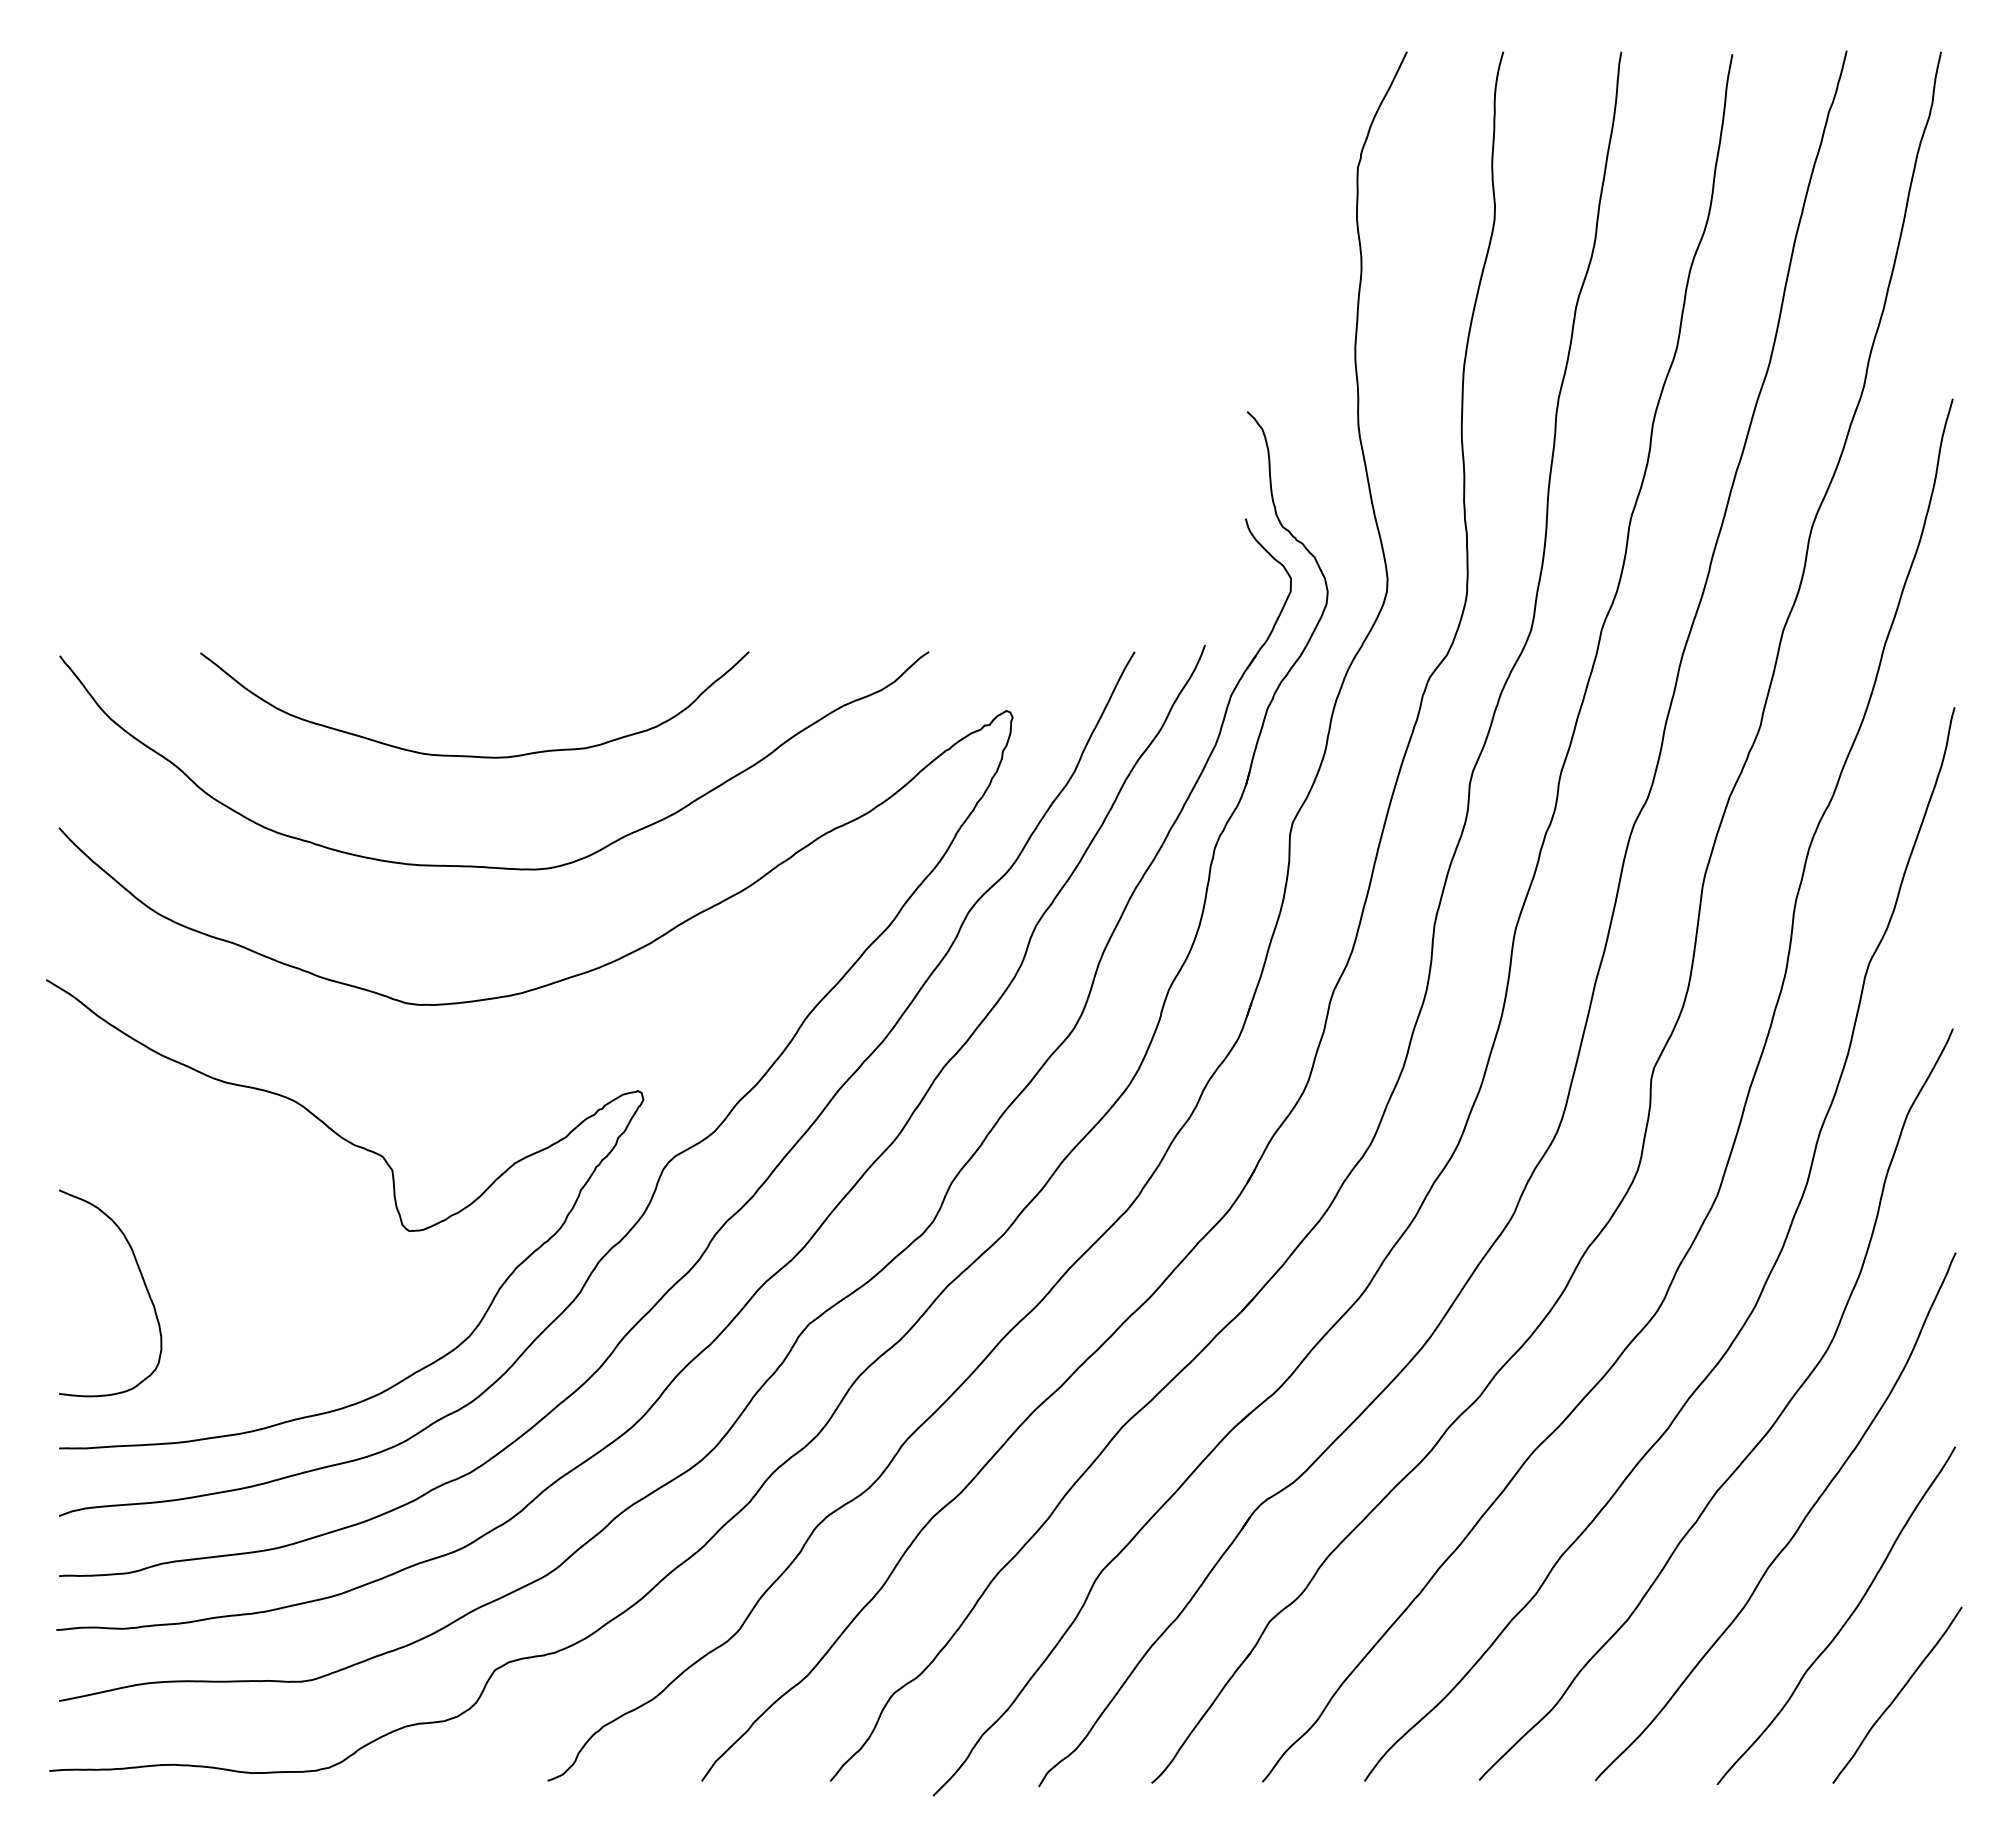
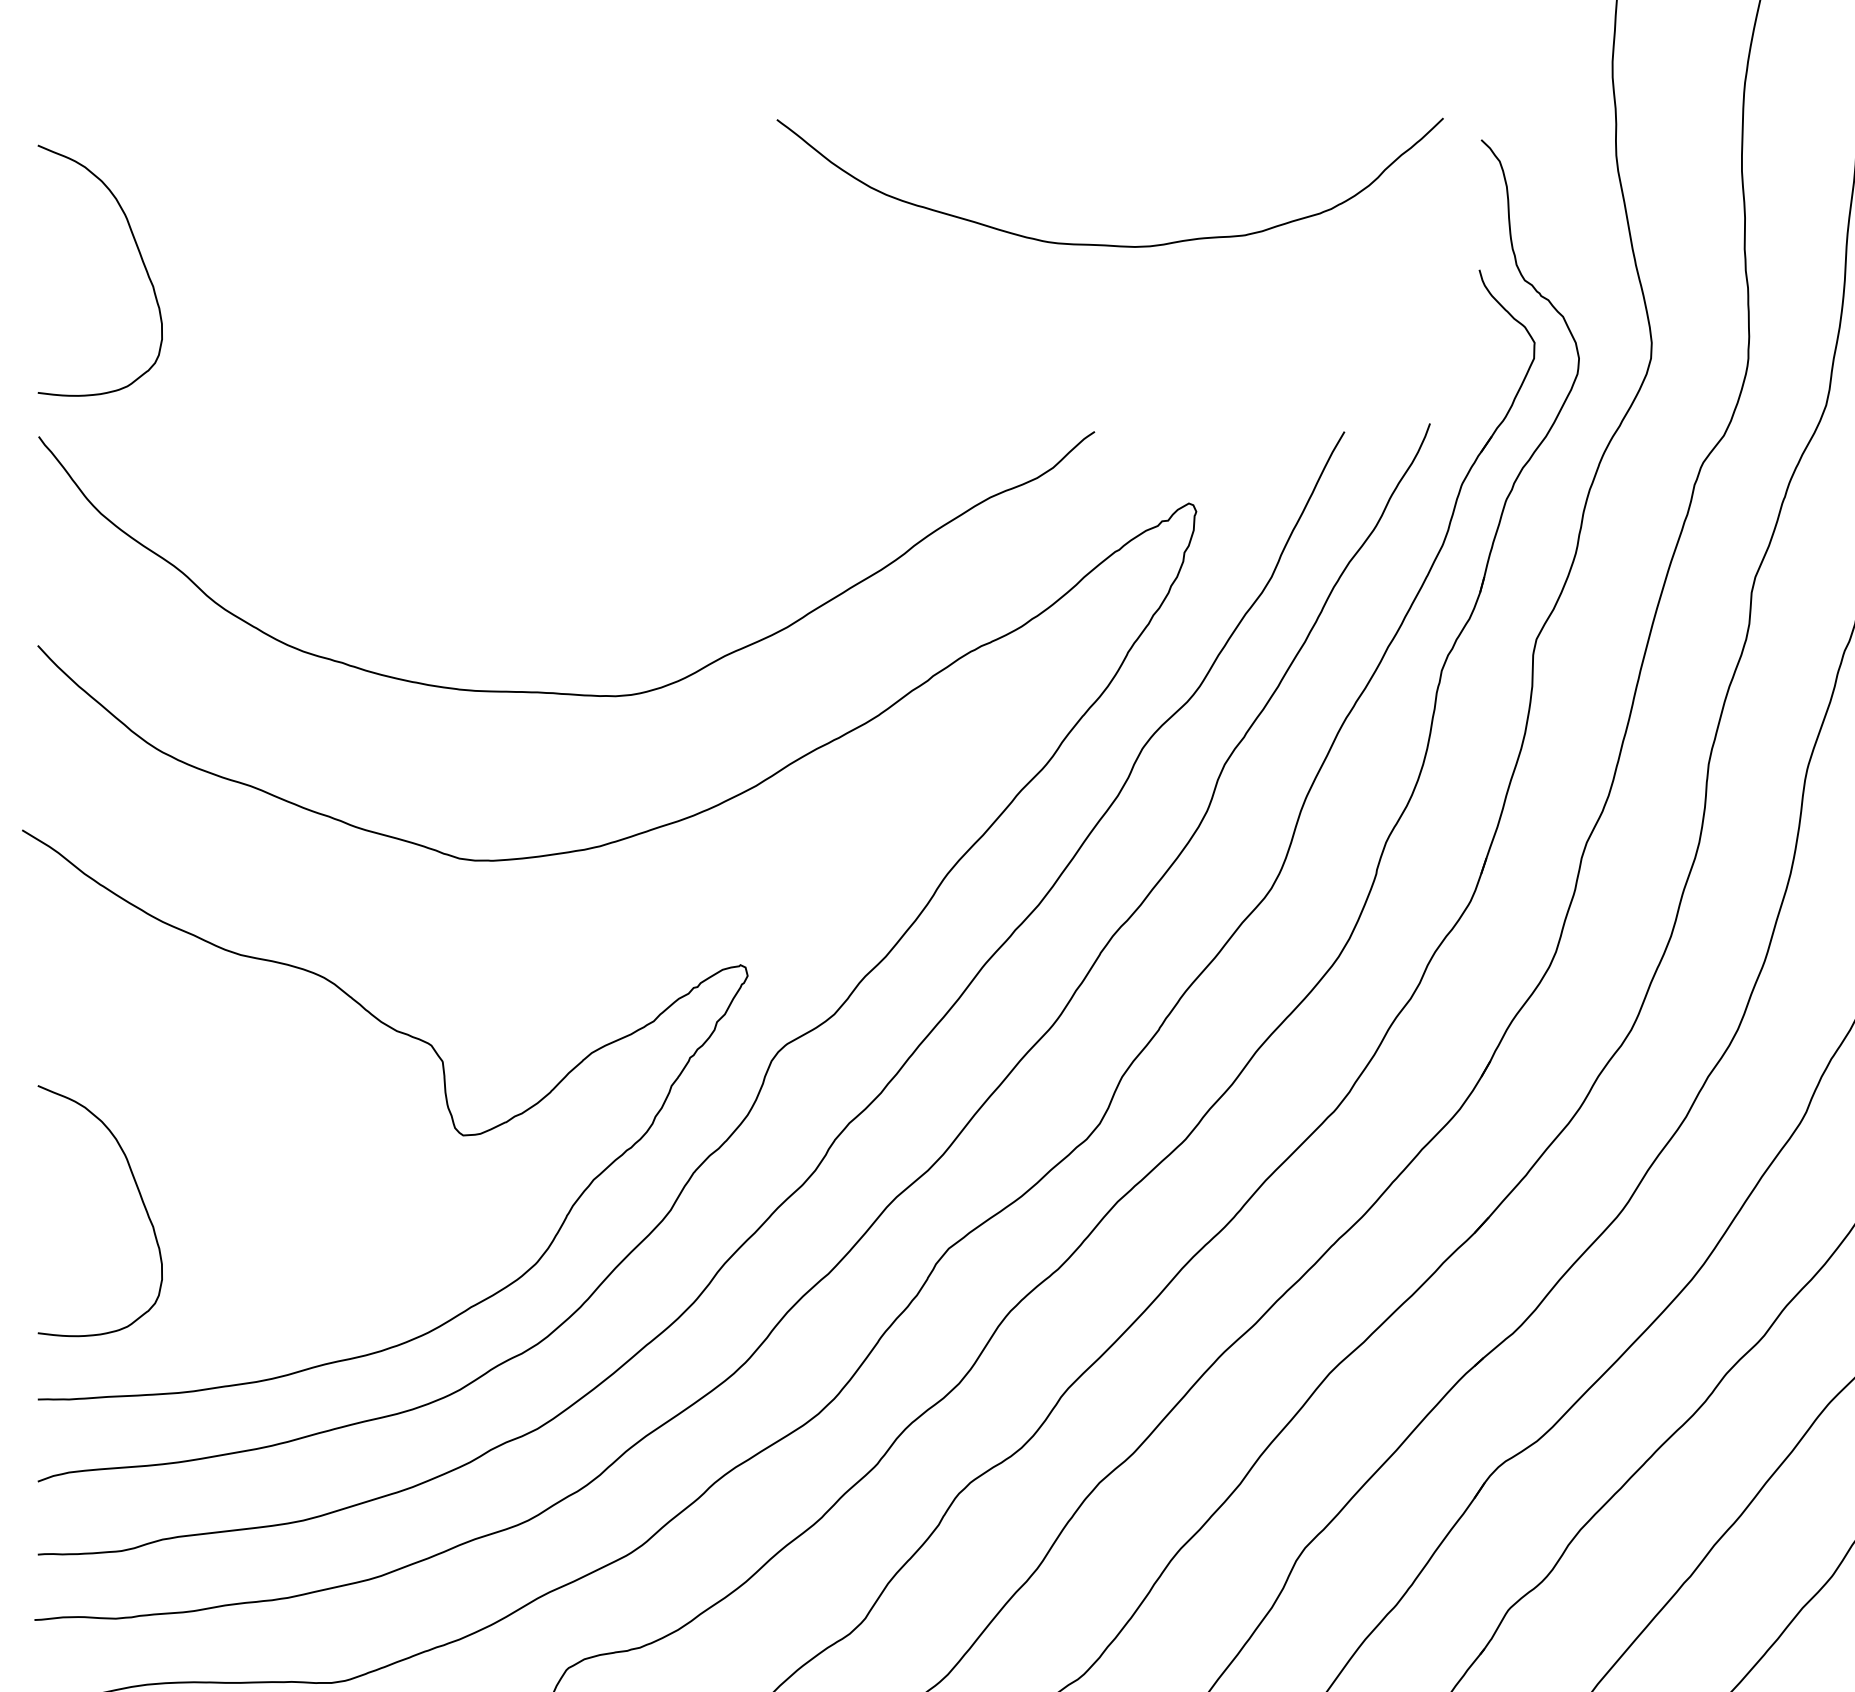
curve: (143, 509) -> (140, 258), added
curve: (474, 755) -> (1109, 244), moved

